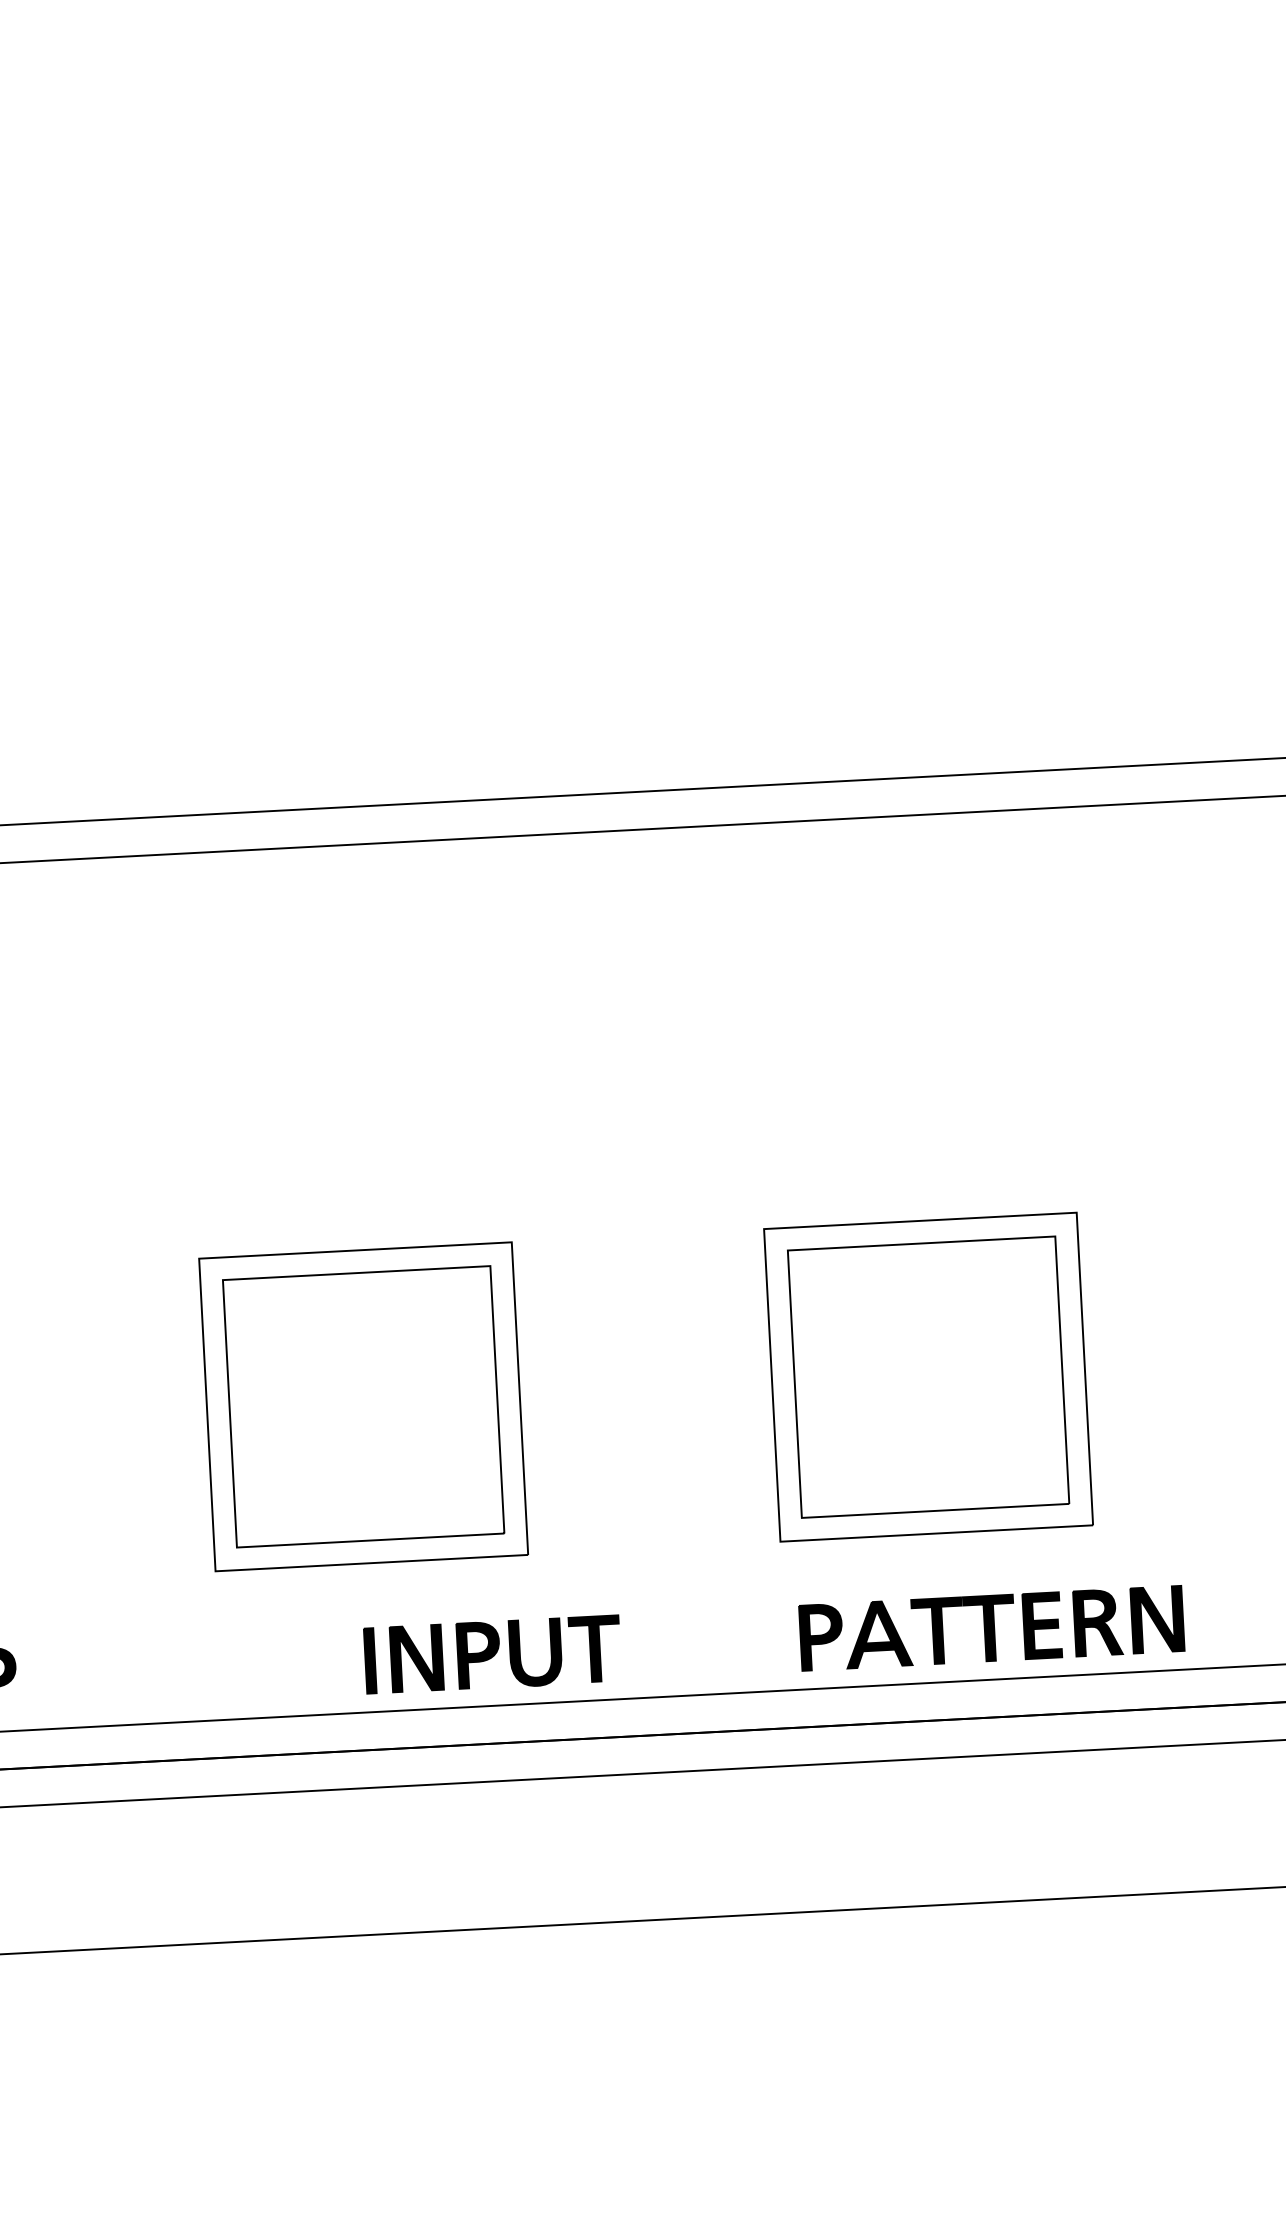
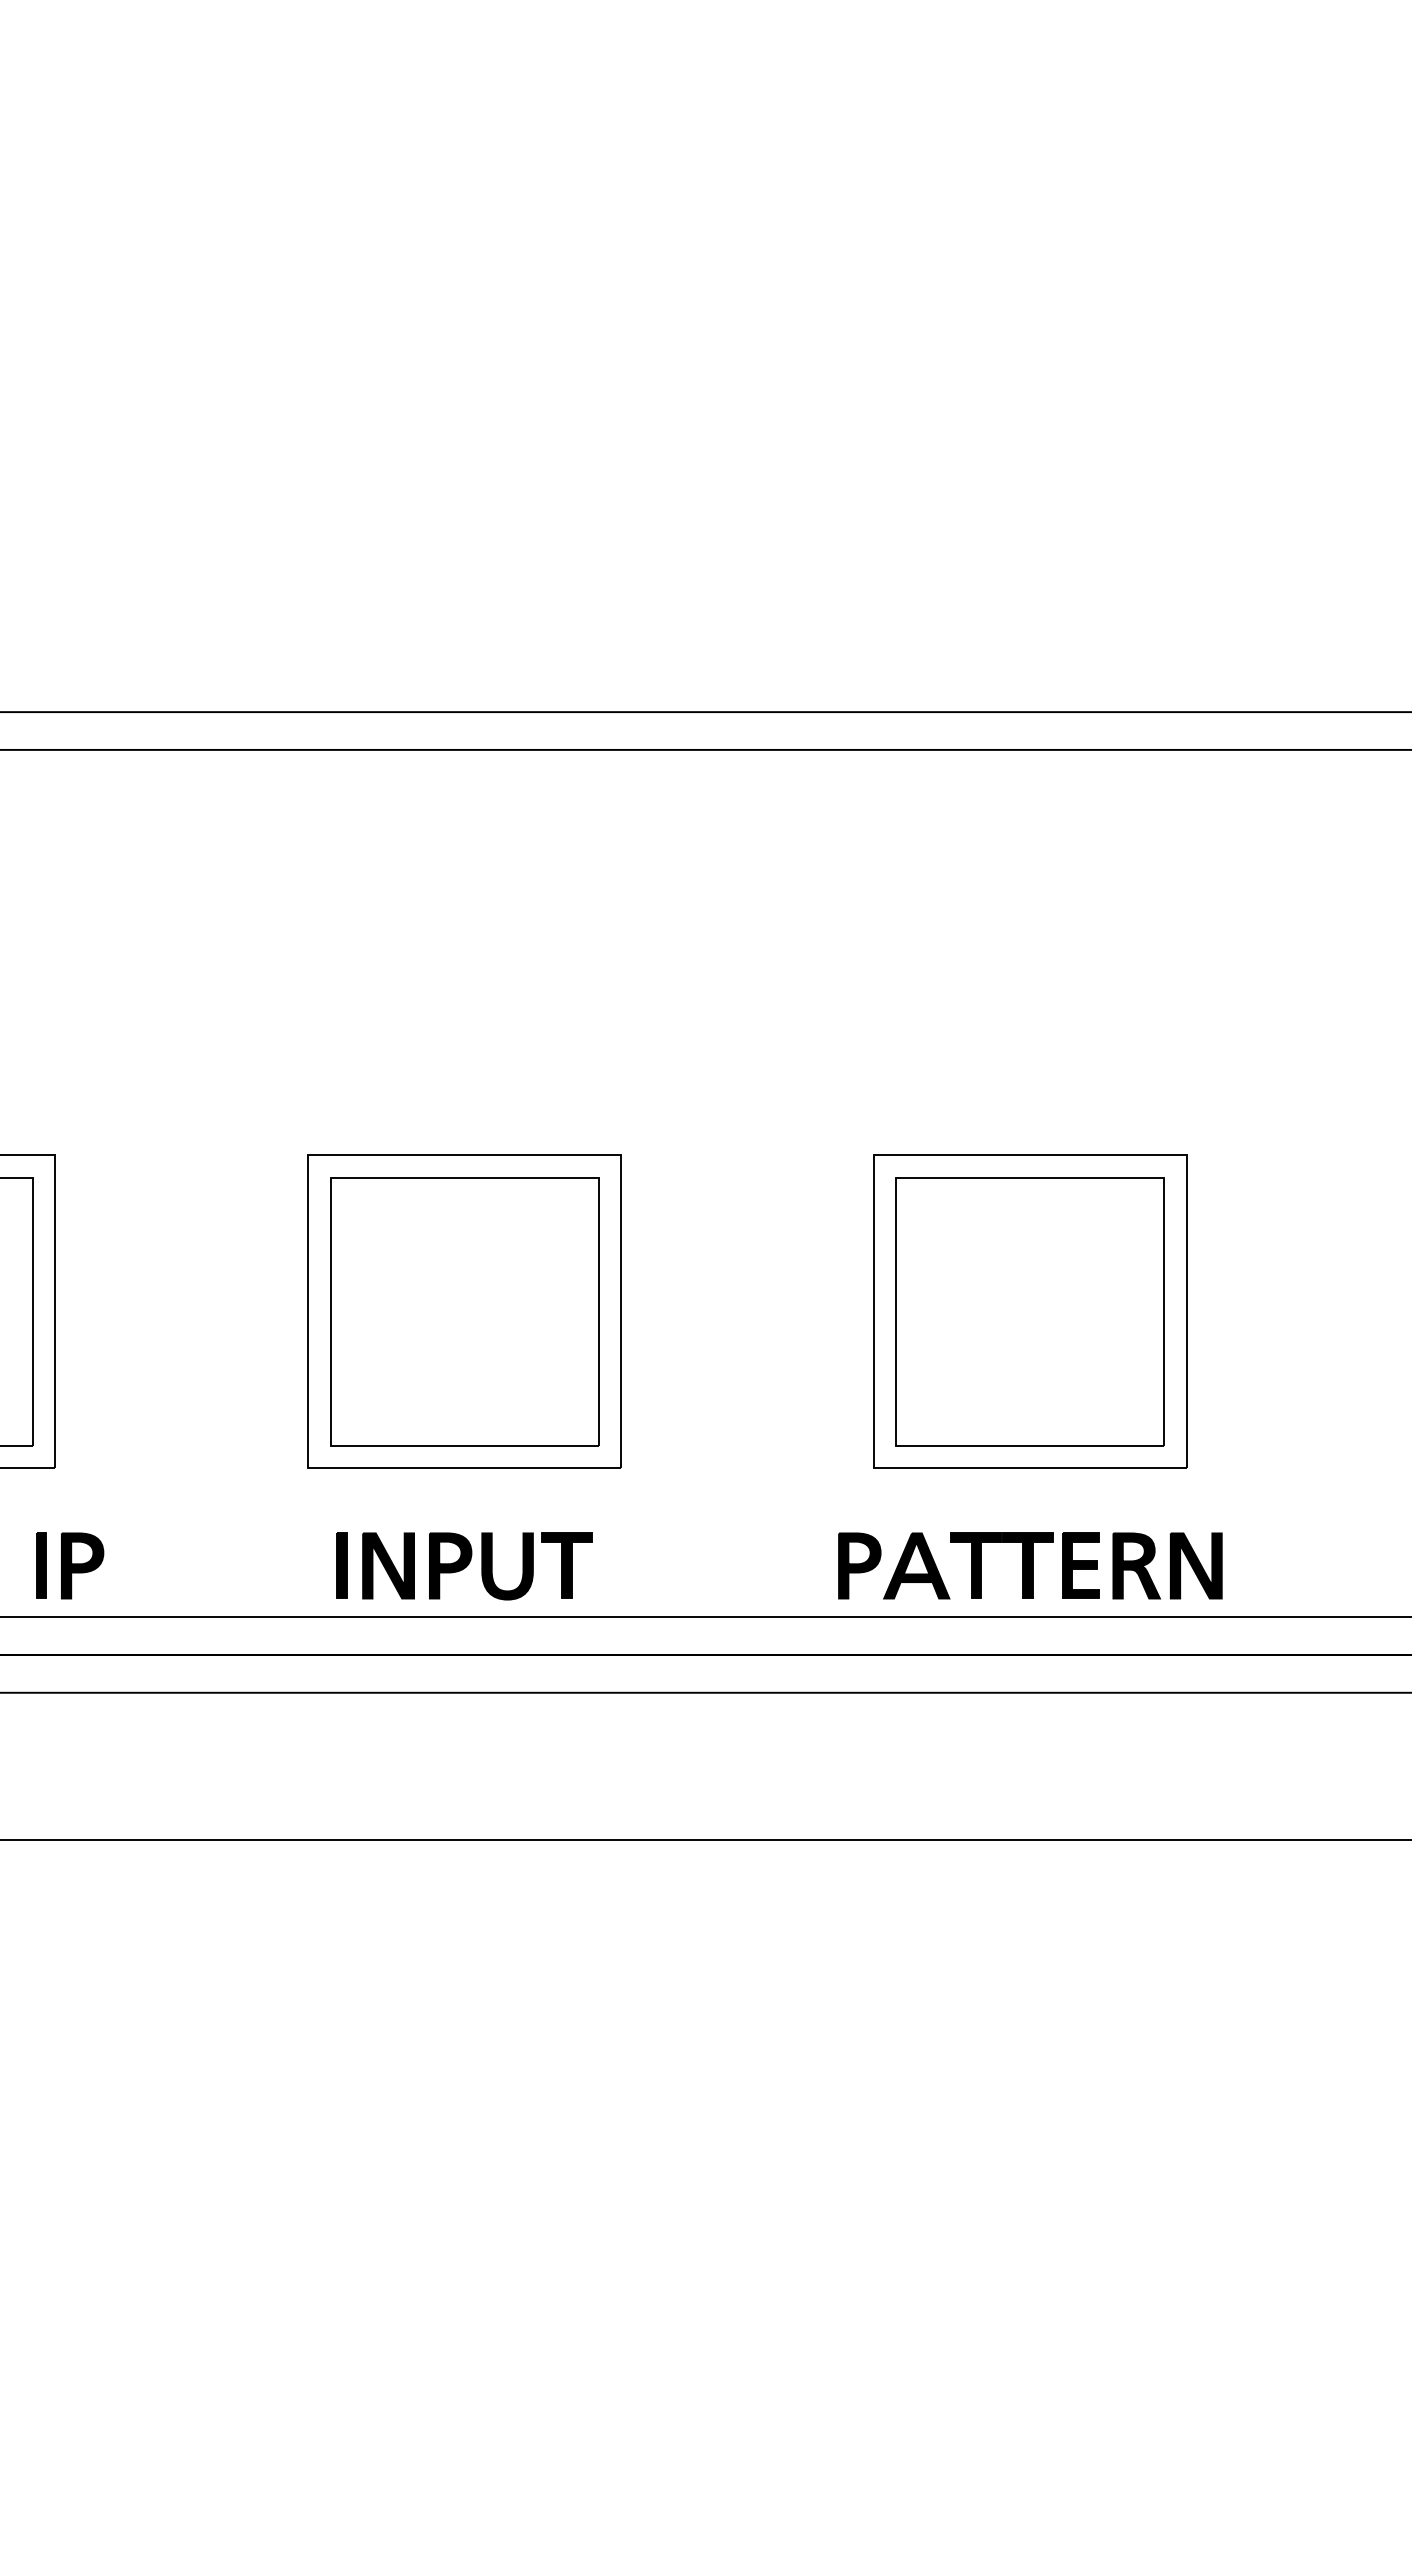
part: (991, 1627) -> (1030, 1565), moved
part: (492, 1655) -> (464, 1566), moved

